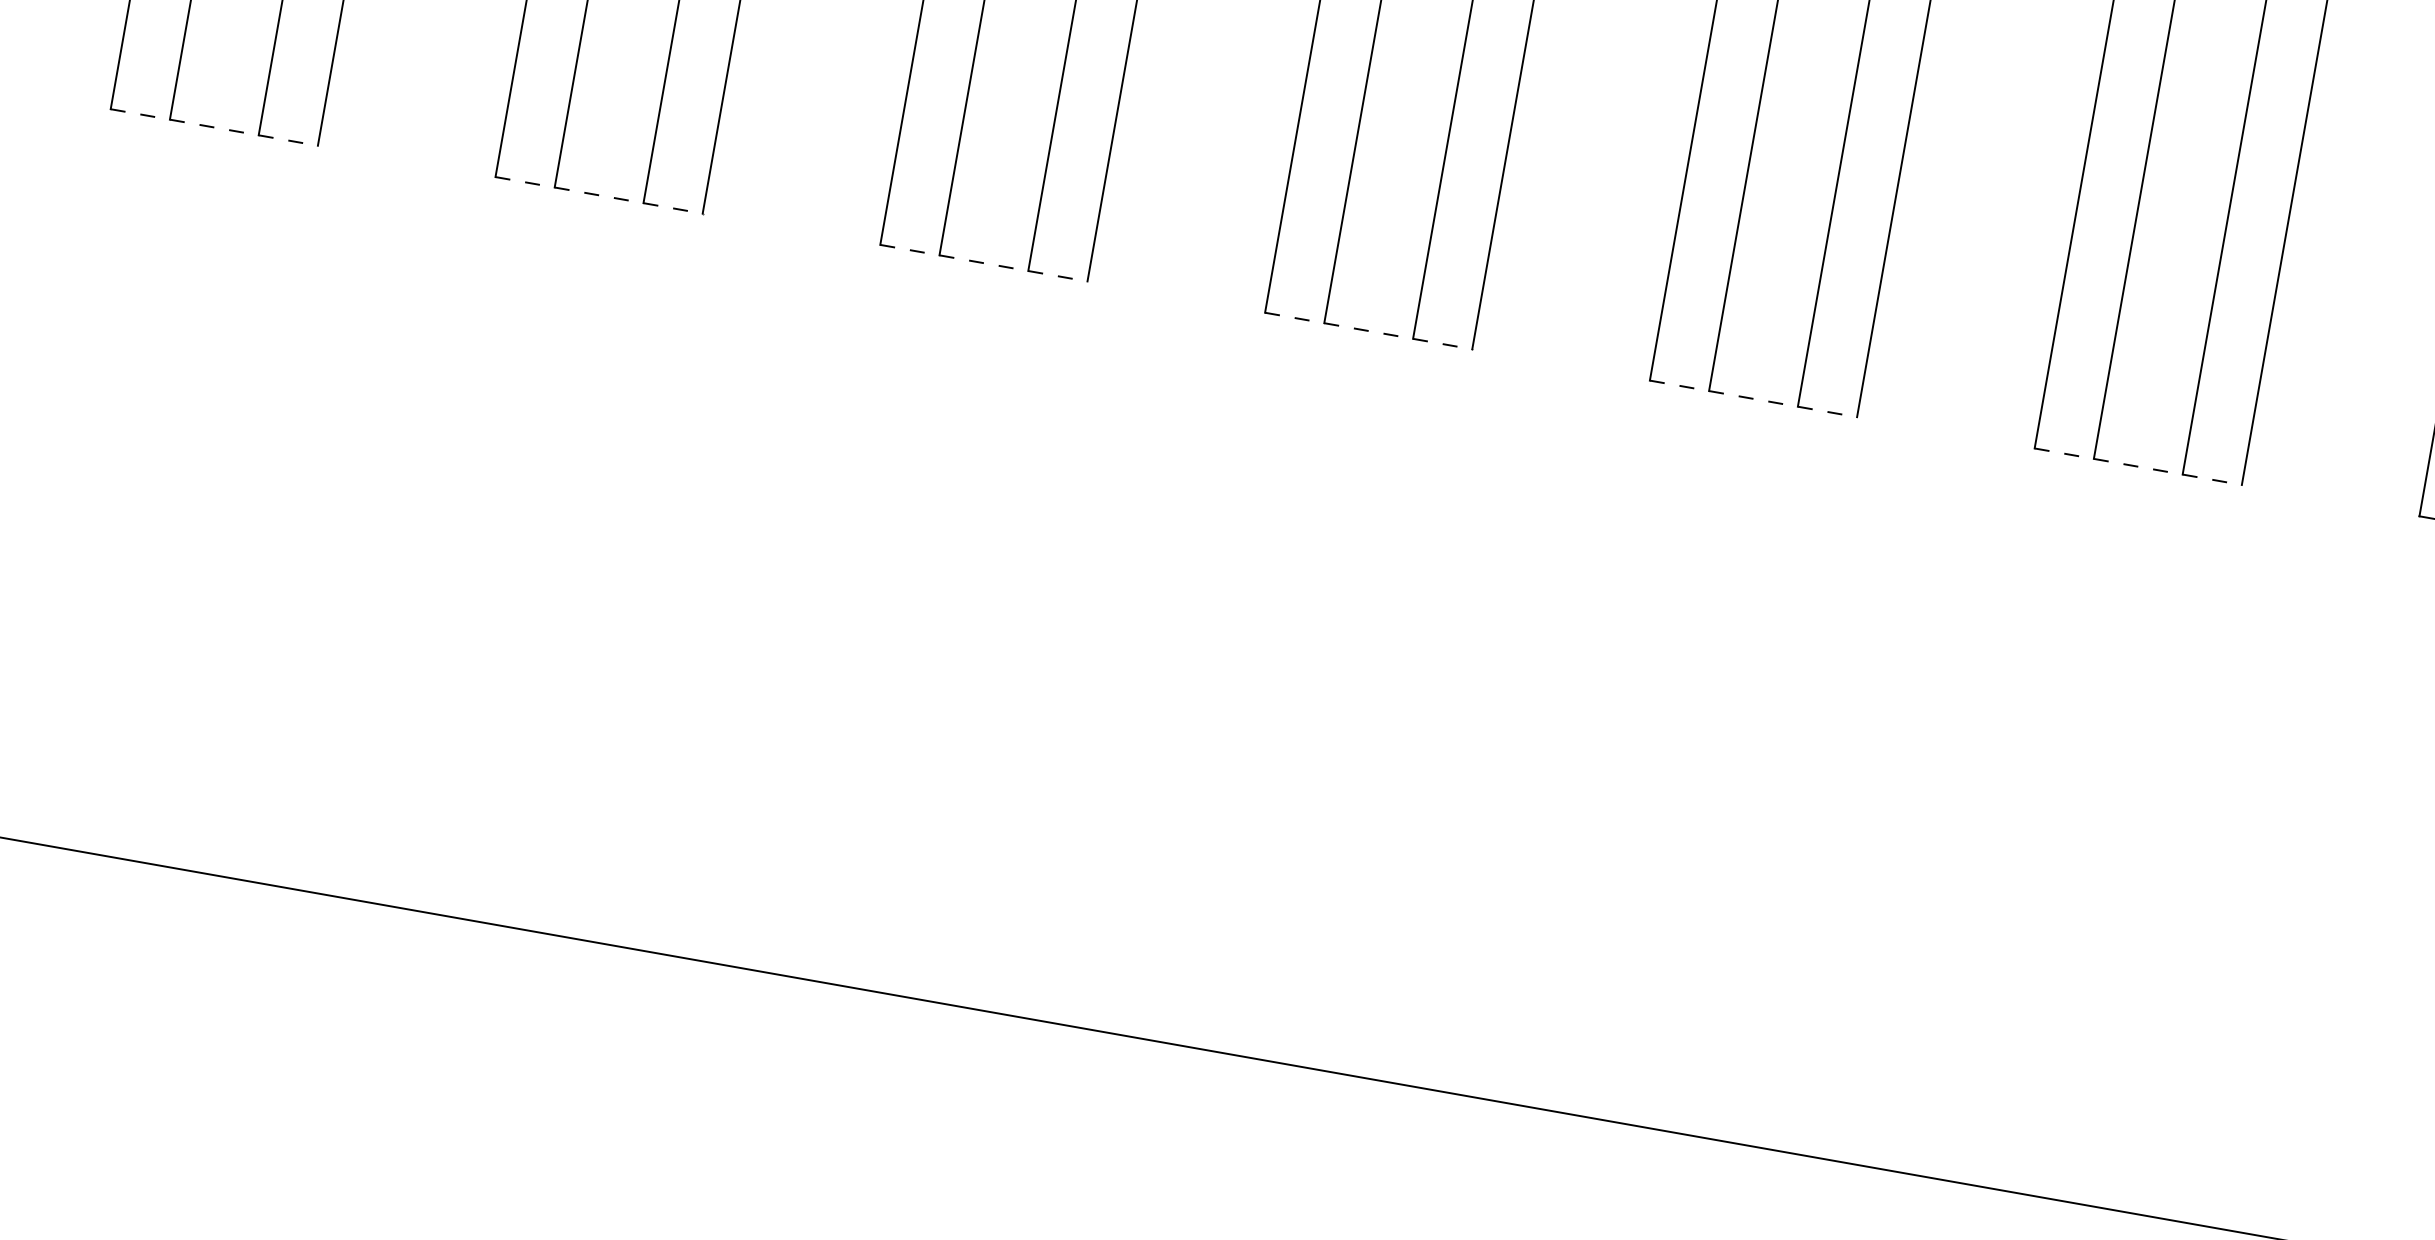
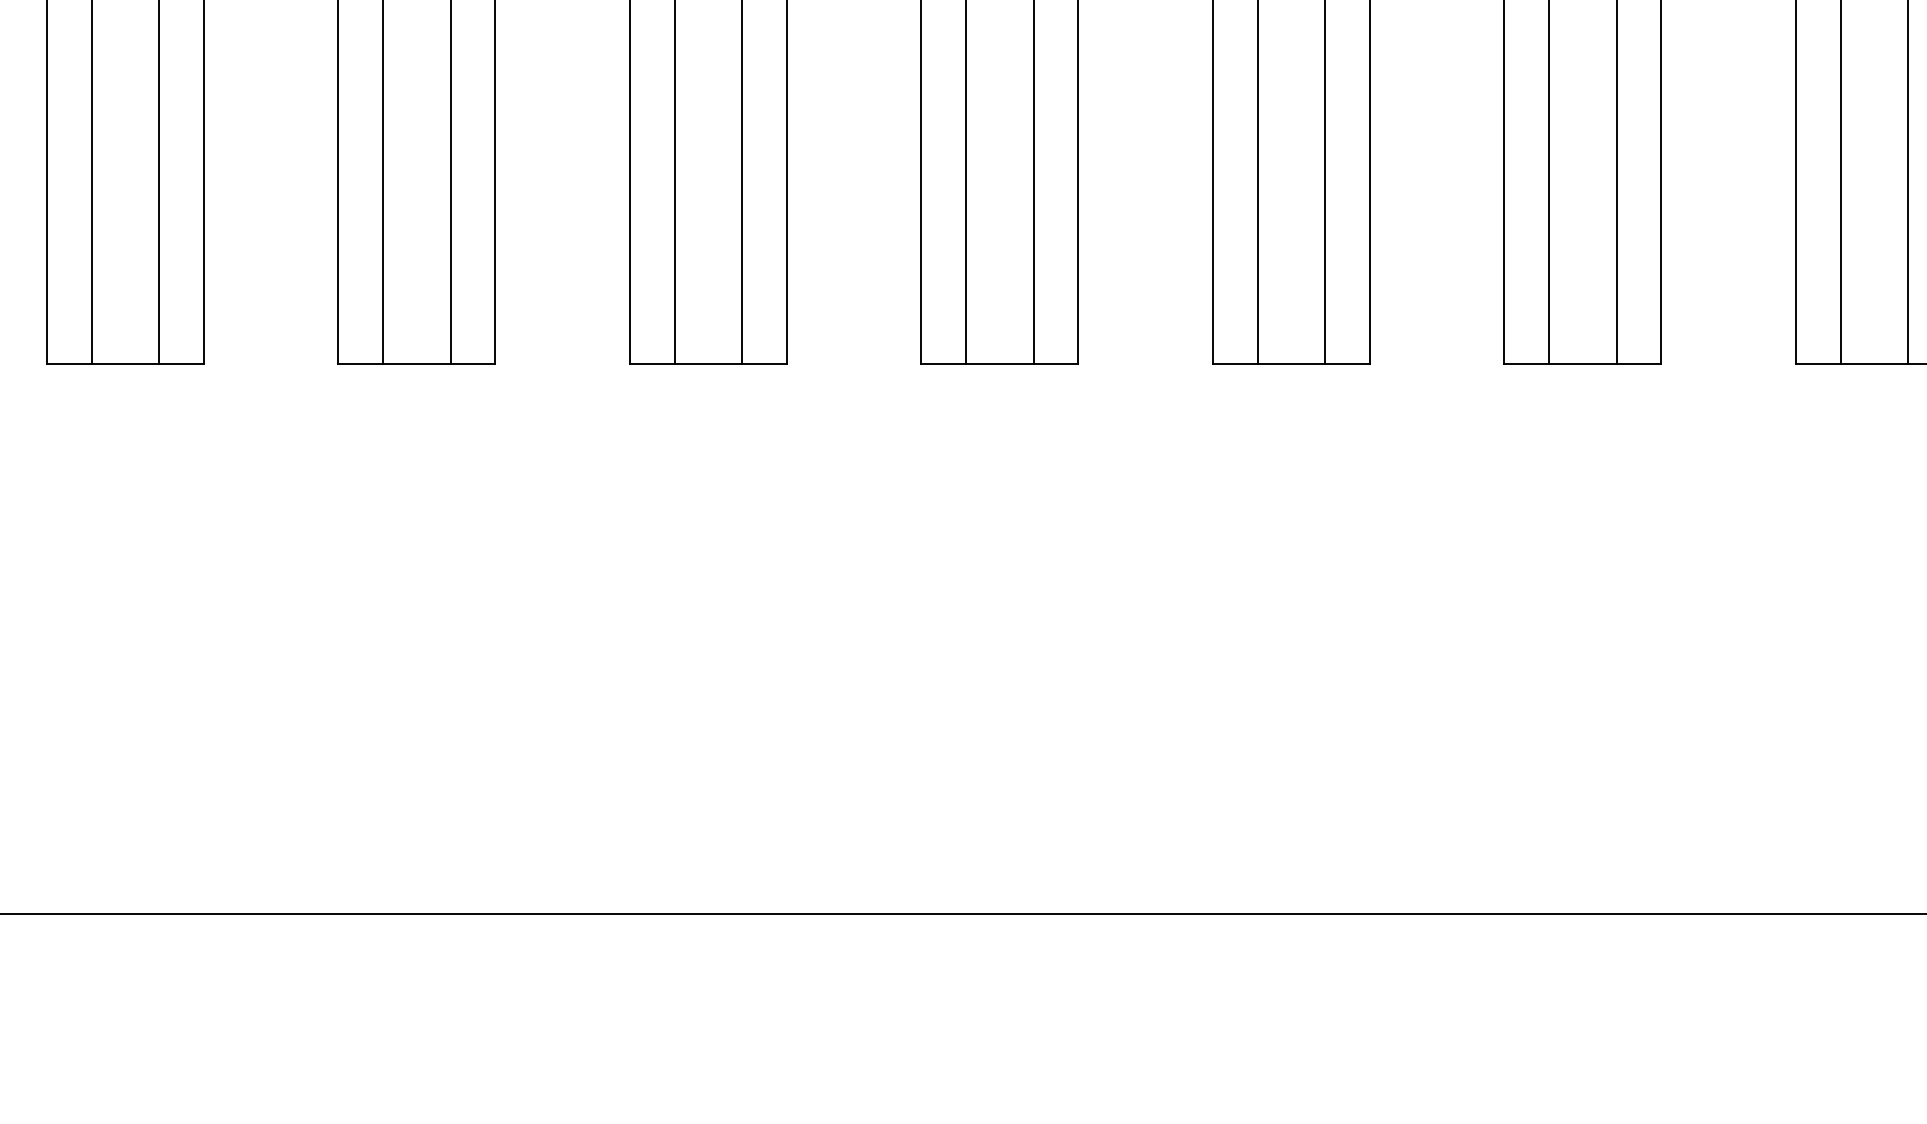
line: (214, 127) -> (125, 364), dashed -> solid
line: (599, 195) -> (417, 364), dashed -> solid
line: (983, 263) -> (708, 364), dashed -> solid
line: (1369, 331) -> (1000, 364), dashed -> solid
line: (1753, 399) -> (1291, 364), dashed -> solid
line: (2138, 467) -> (1583, 364), dashed -> solid

